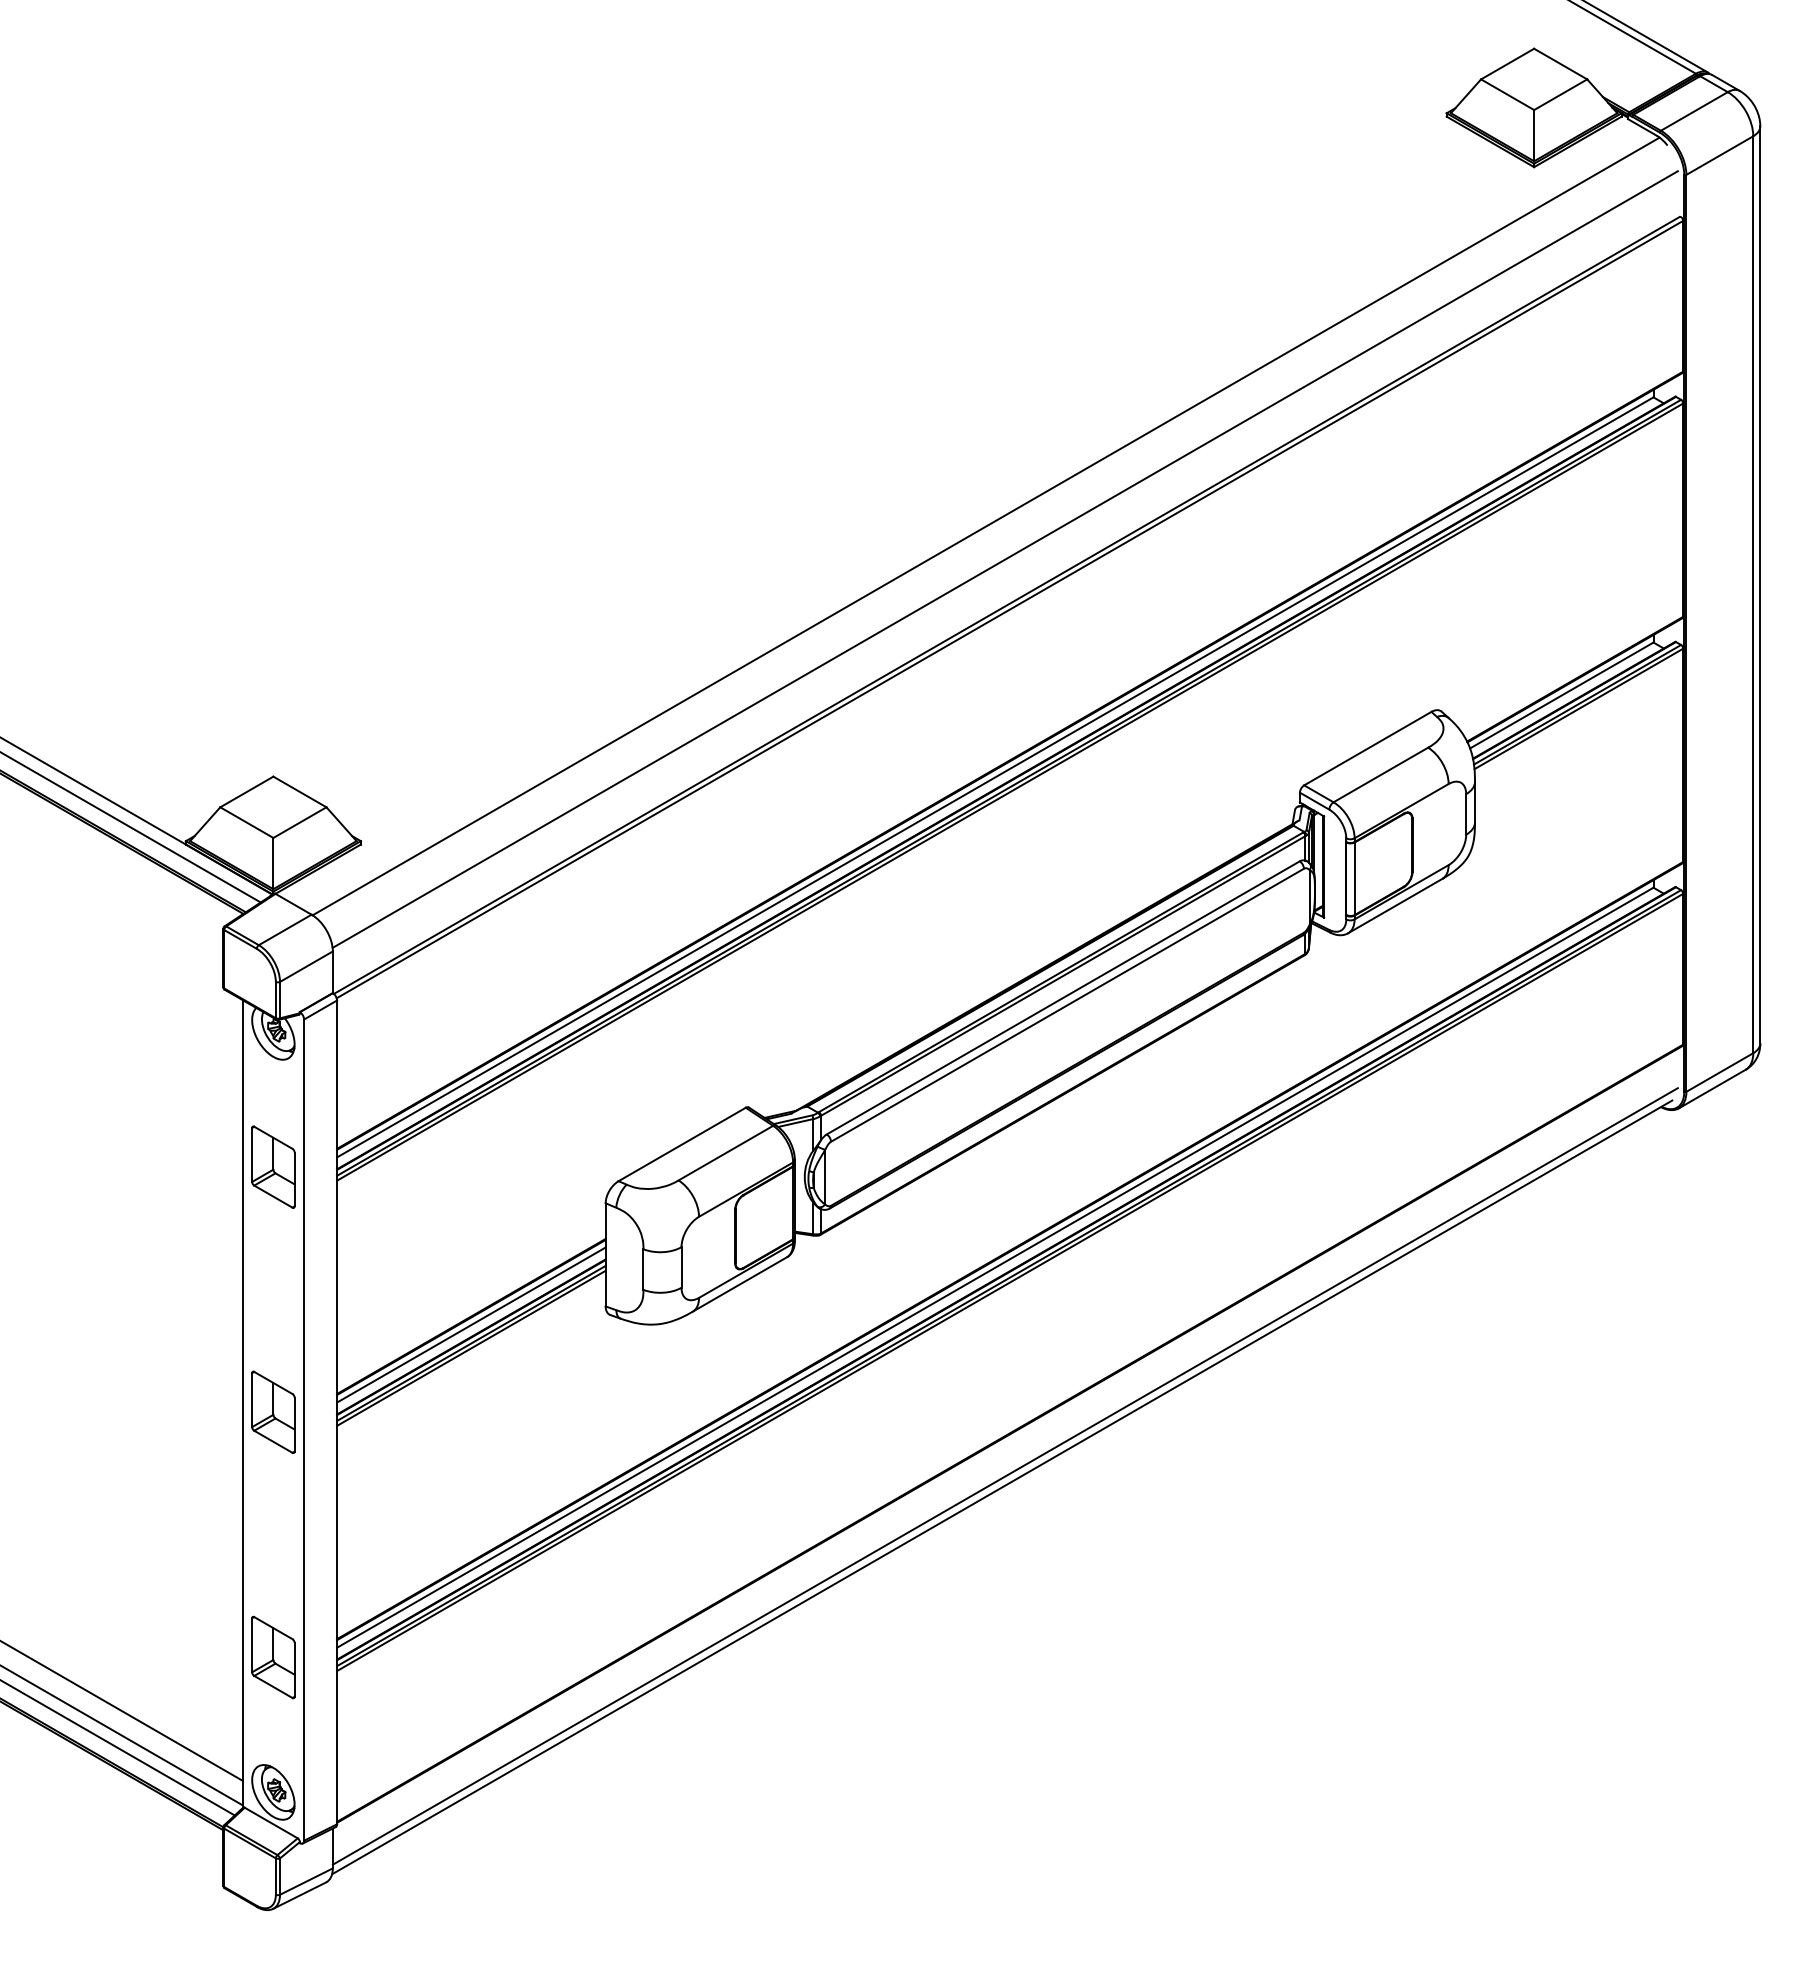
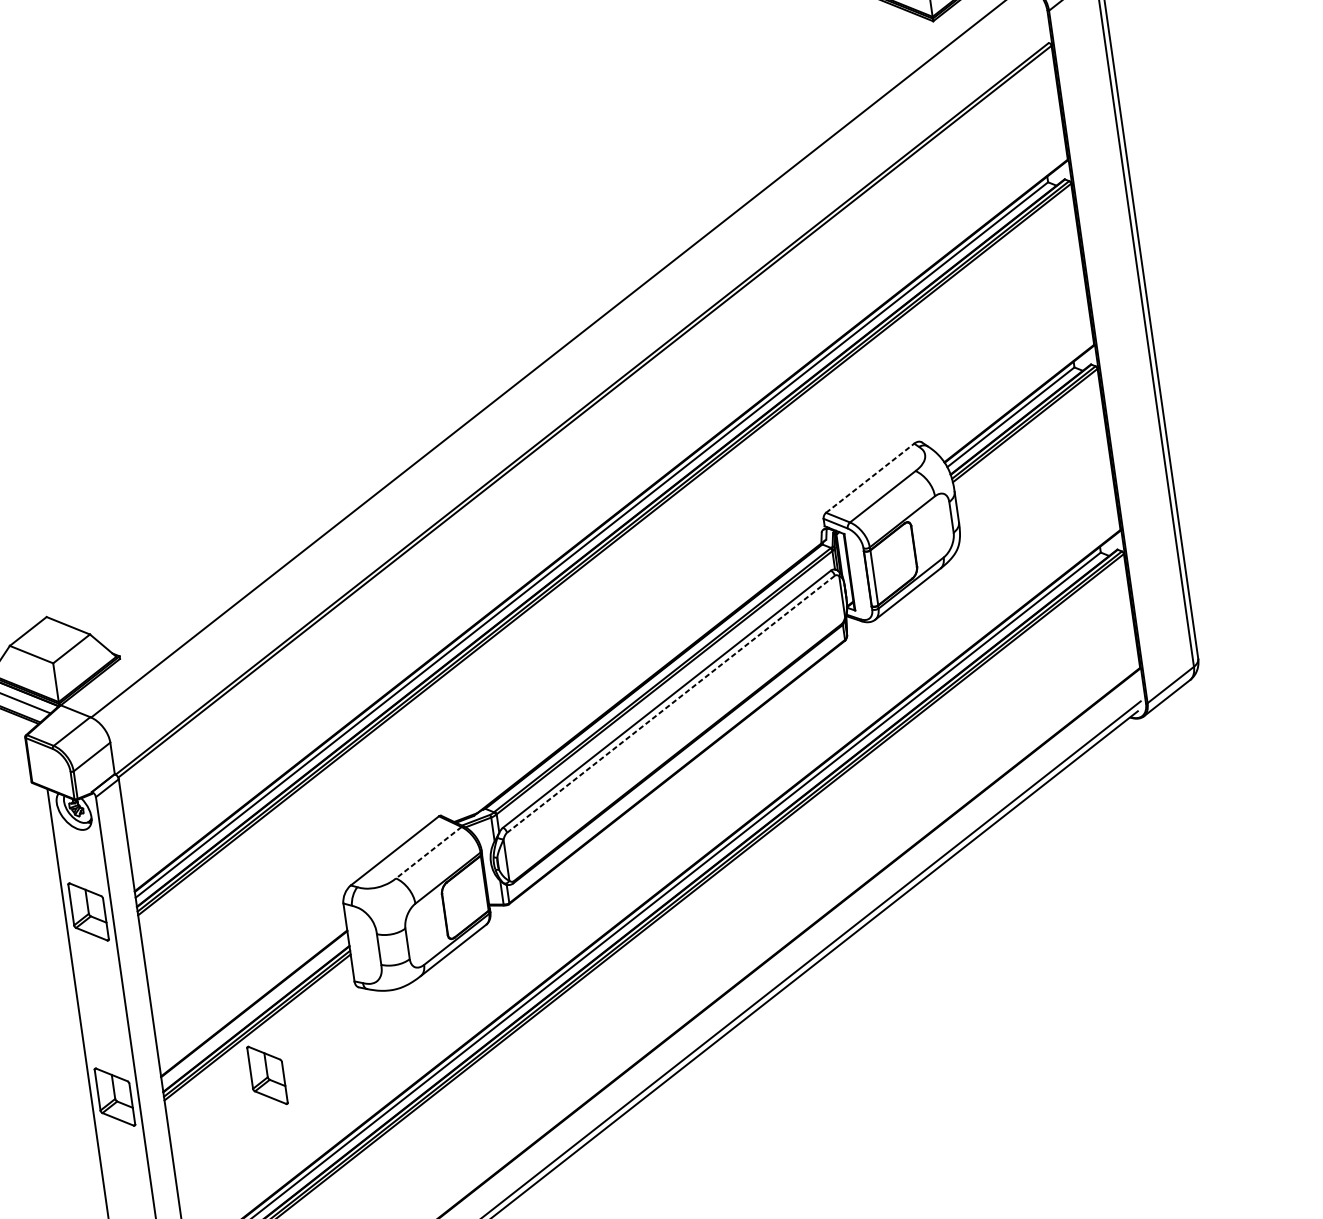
line: (1004, 559) -> (575, 374), removed
line: (1368, 748) -> (870, 478), solid -> dashed
line: (1067, 1005) -> (670, 704), solid -> dashed
line: (725, 1153) -> (428, 853), solid -> dashed
line: (471, 1324) -> (255, 1009), removed
part: (475, 1411) -> (267, 1074), added

